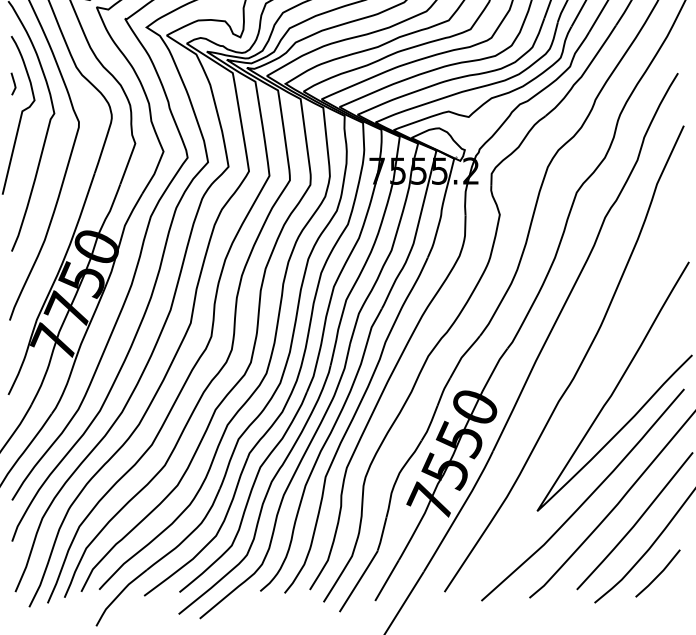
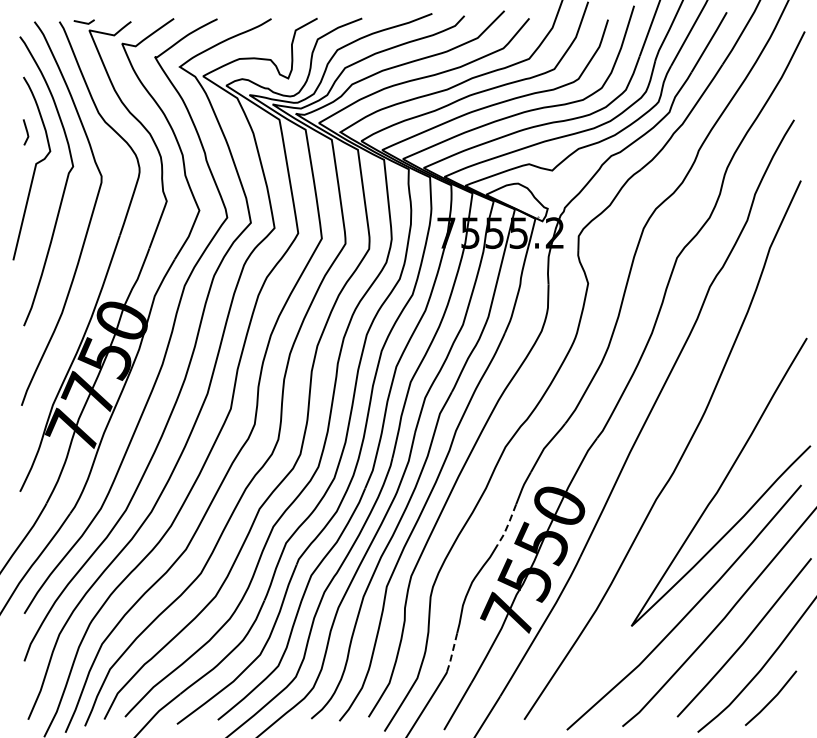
line: (430, 424) -> (507, 525), solid -> dashed
line: (382, 534) -> (452, 653), solid -> dashed

